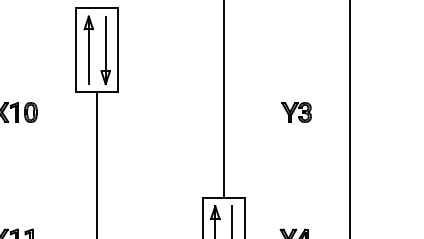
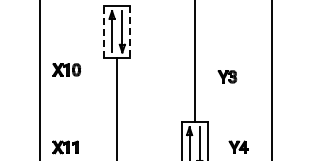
line: (76, 49) -> (104, 31), solid -> dashed
line: (118, 49) -> (130, 31), solid -> dashed
part: (296, 111) -> (227, 76), moved

